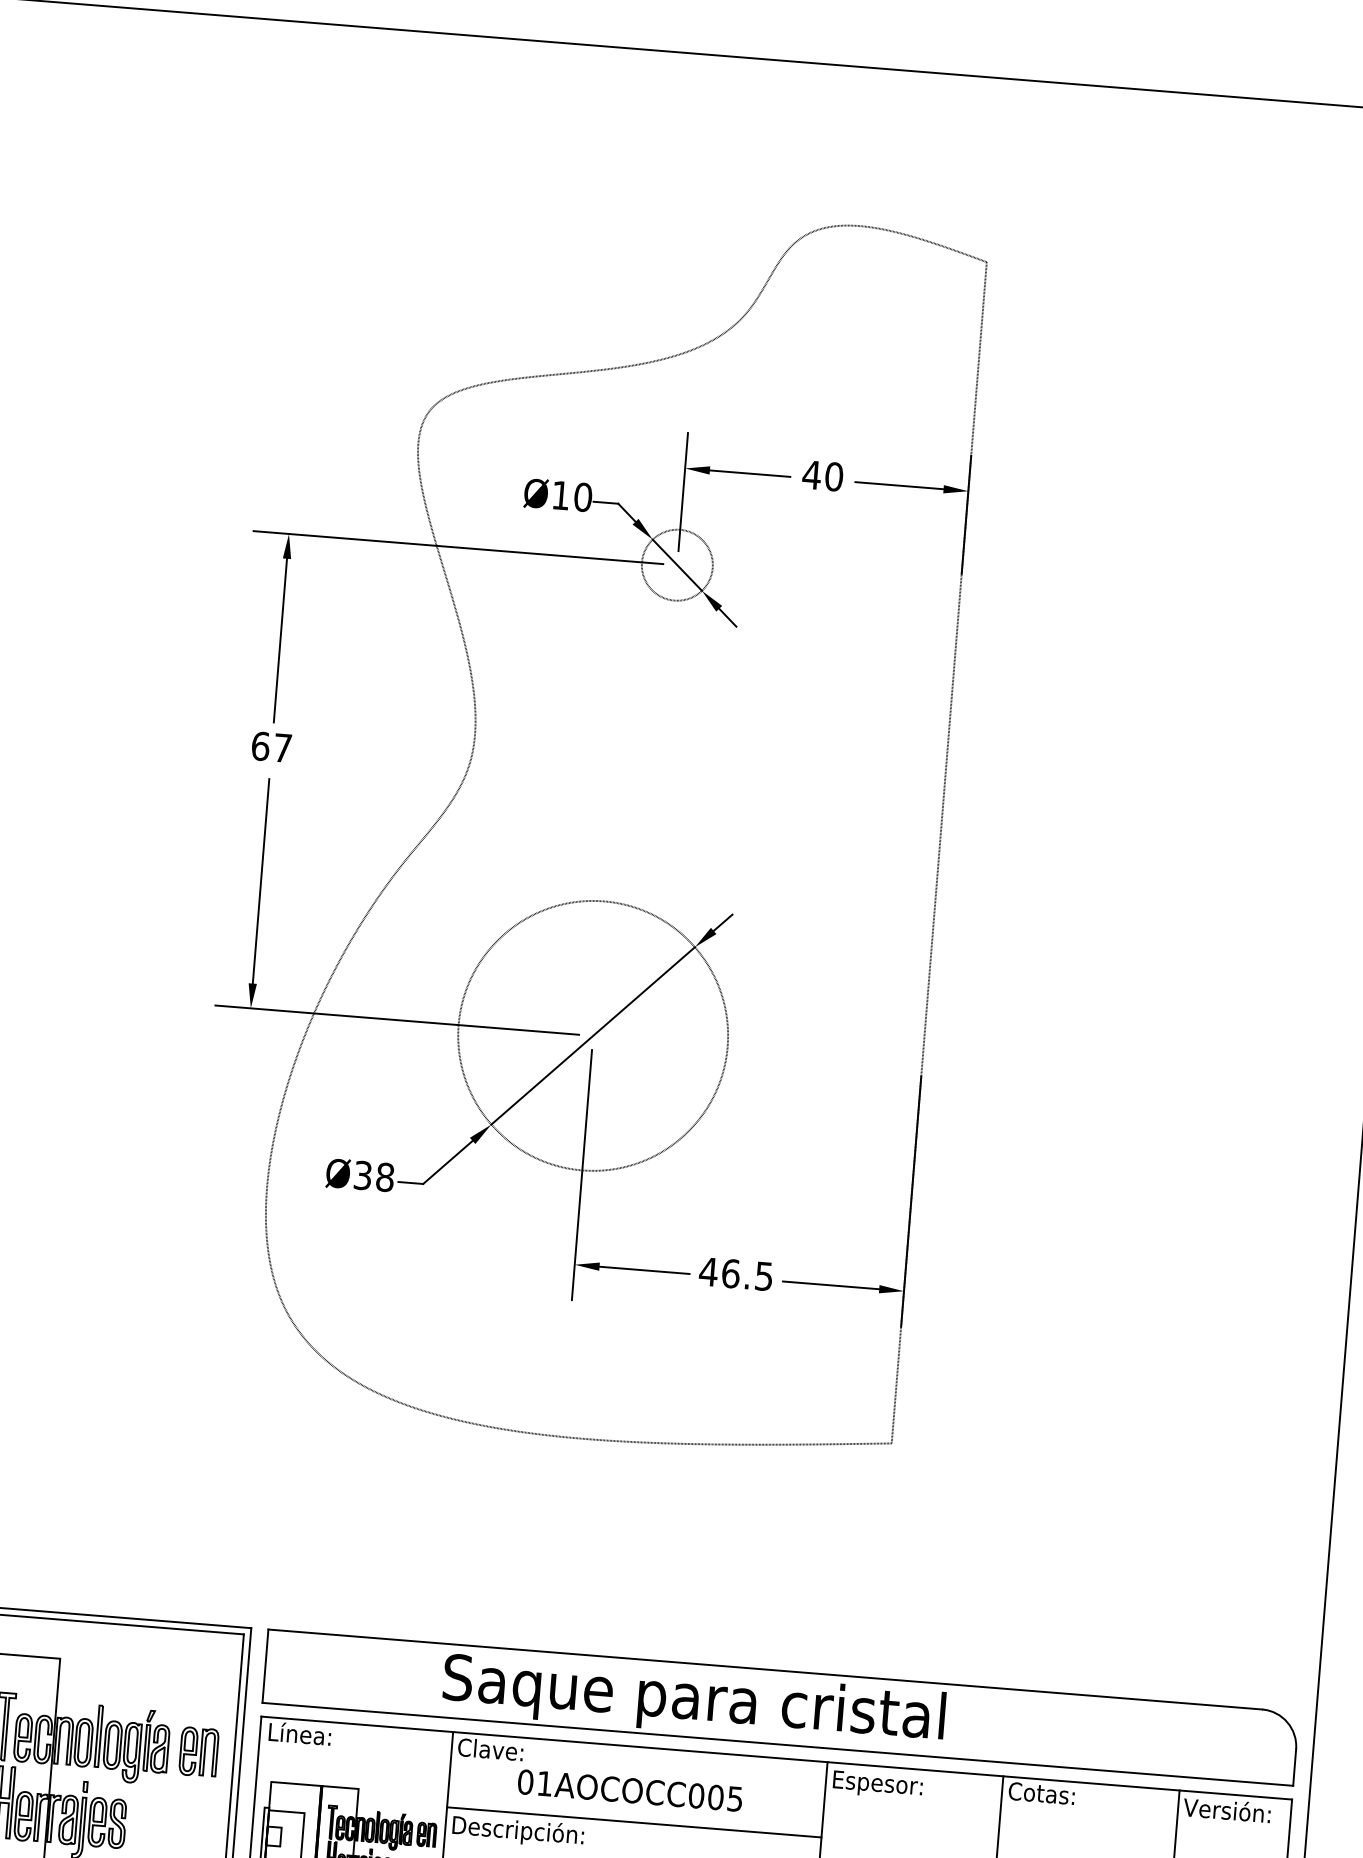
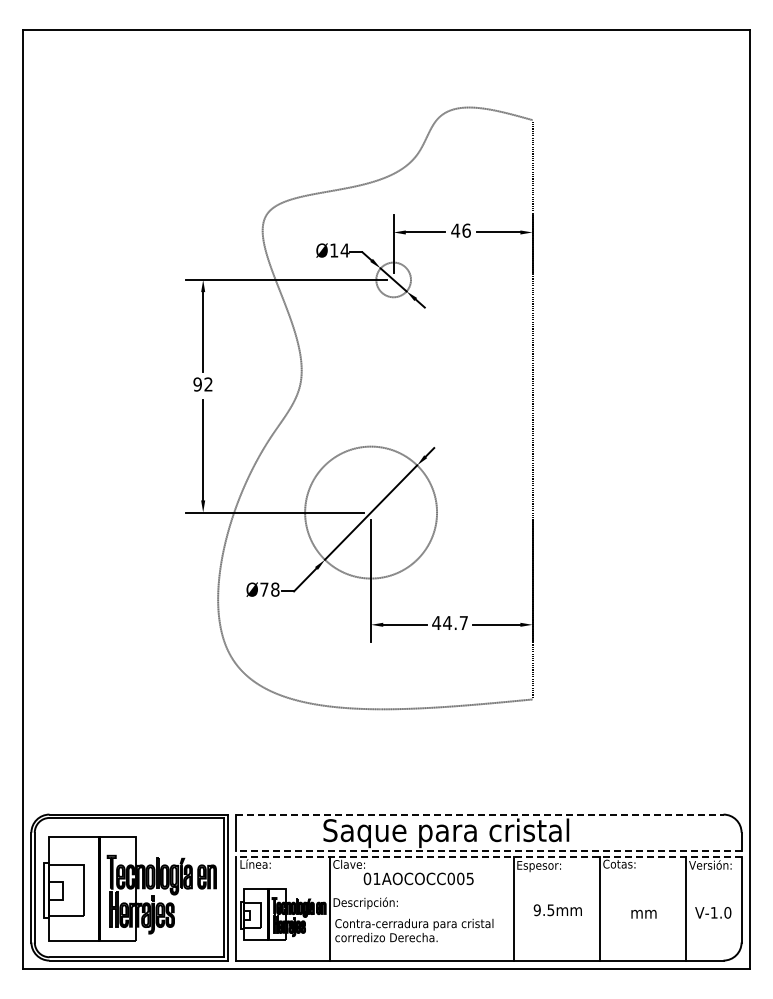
text: (833, 476) -> (466, 230), 40 -> 46
text: (581, 497) -> (344, 250), Ø10 -> Ø14
text: (270, 747) -> (202, 384), 67 -> 92
text: (363, 1175) -> (264, 589), Ø38 -> Ø78
text: (747, 1275) -> (455, 623), 46.5 -> 44.7
line: (764, 1669) -> (479, 814), solid -> dashed
line: (777, 1744) -> (488, 850), solid -> dashed
line: (775, 1758) -> (488, 857), solid -> dashed
line: (633, 1822) -> (421, 894), removed

